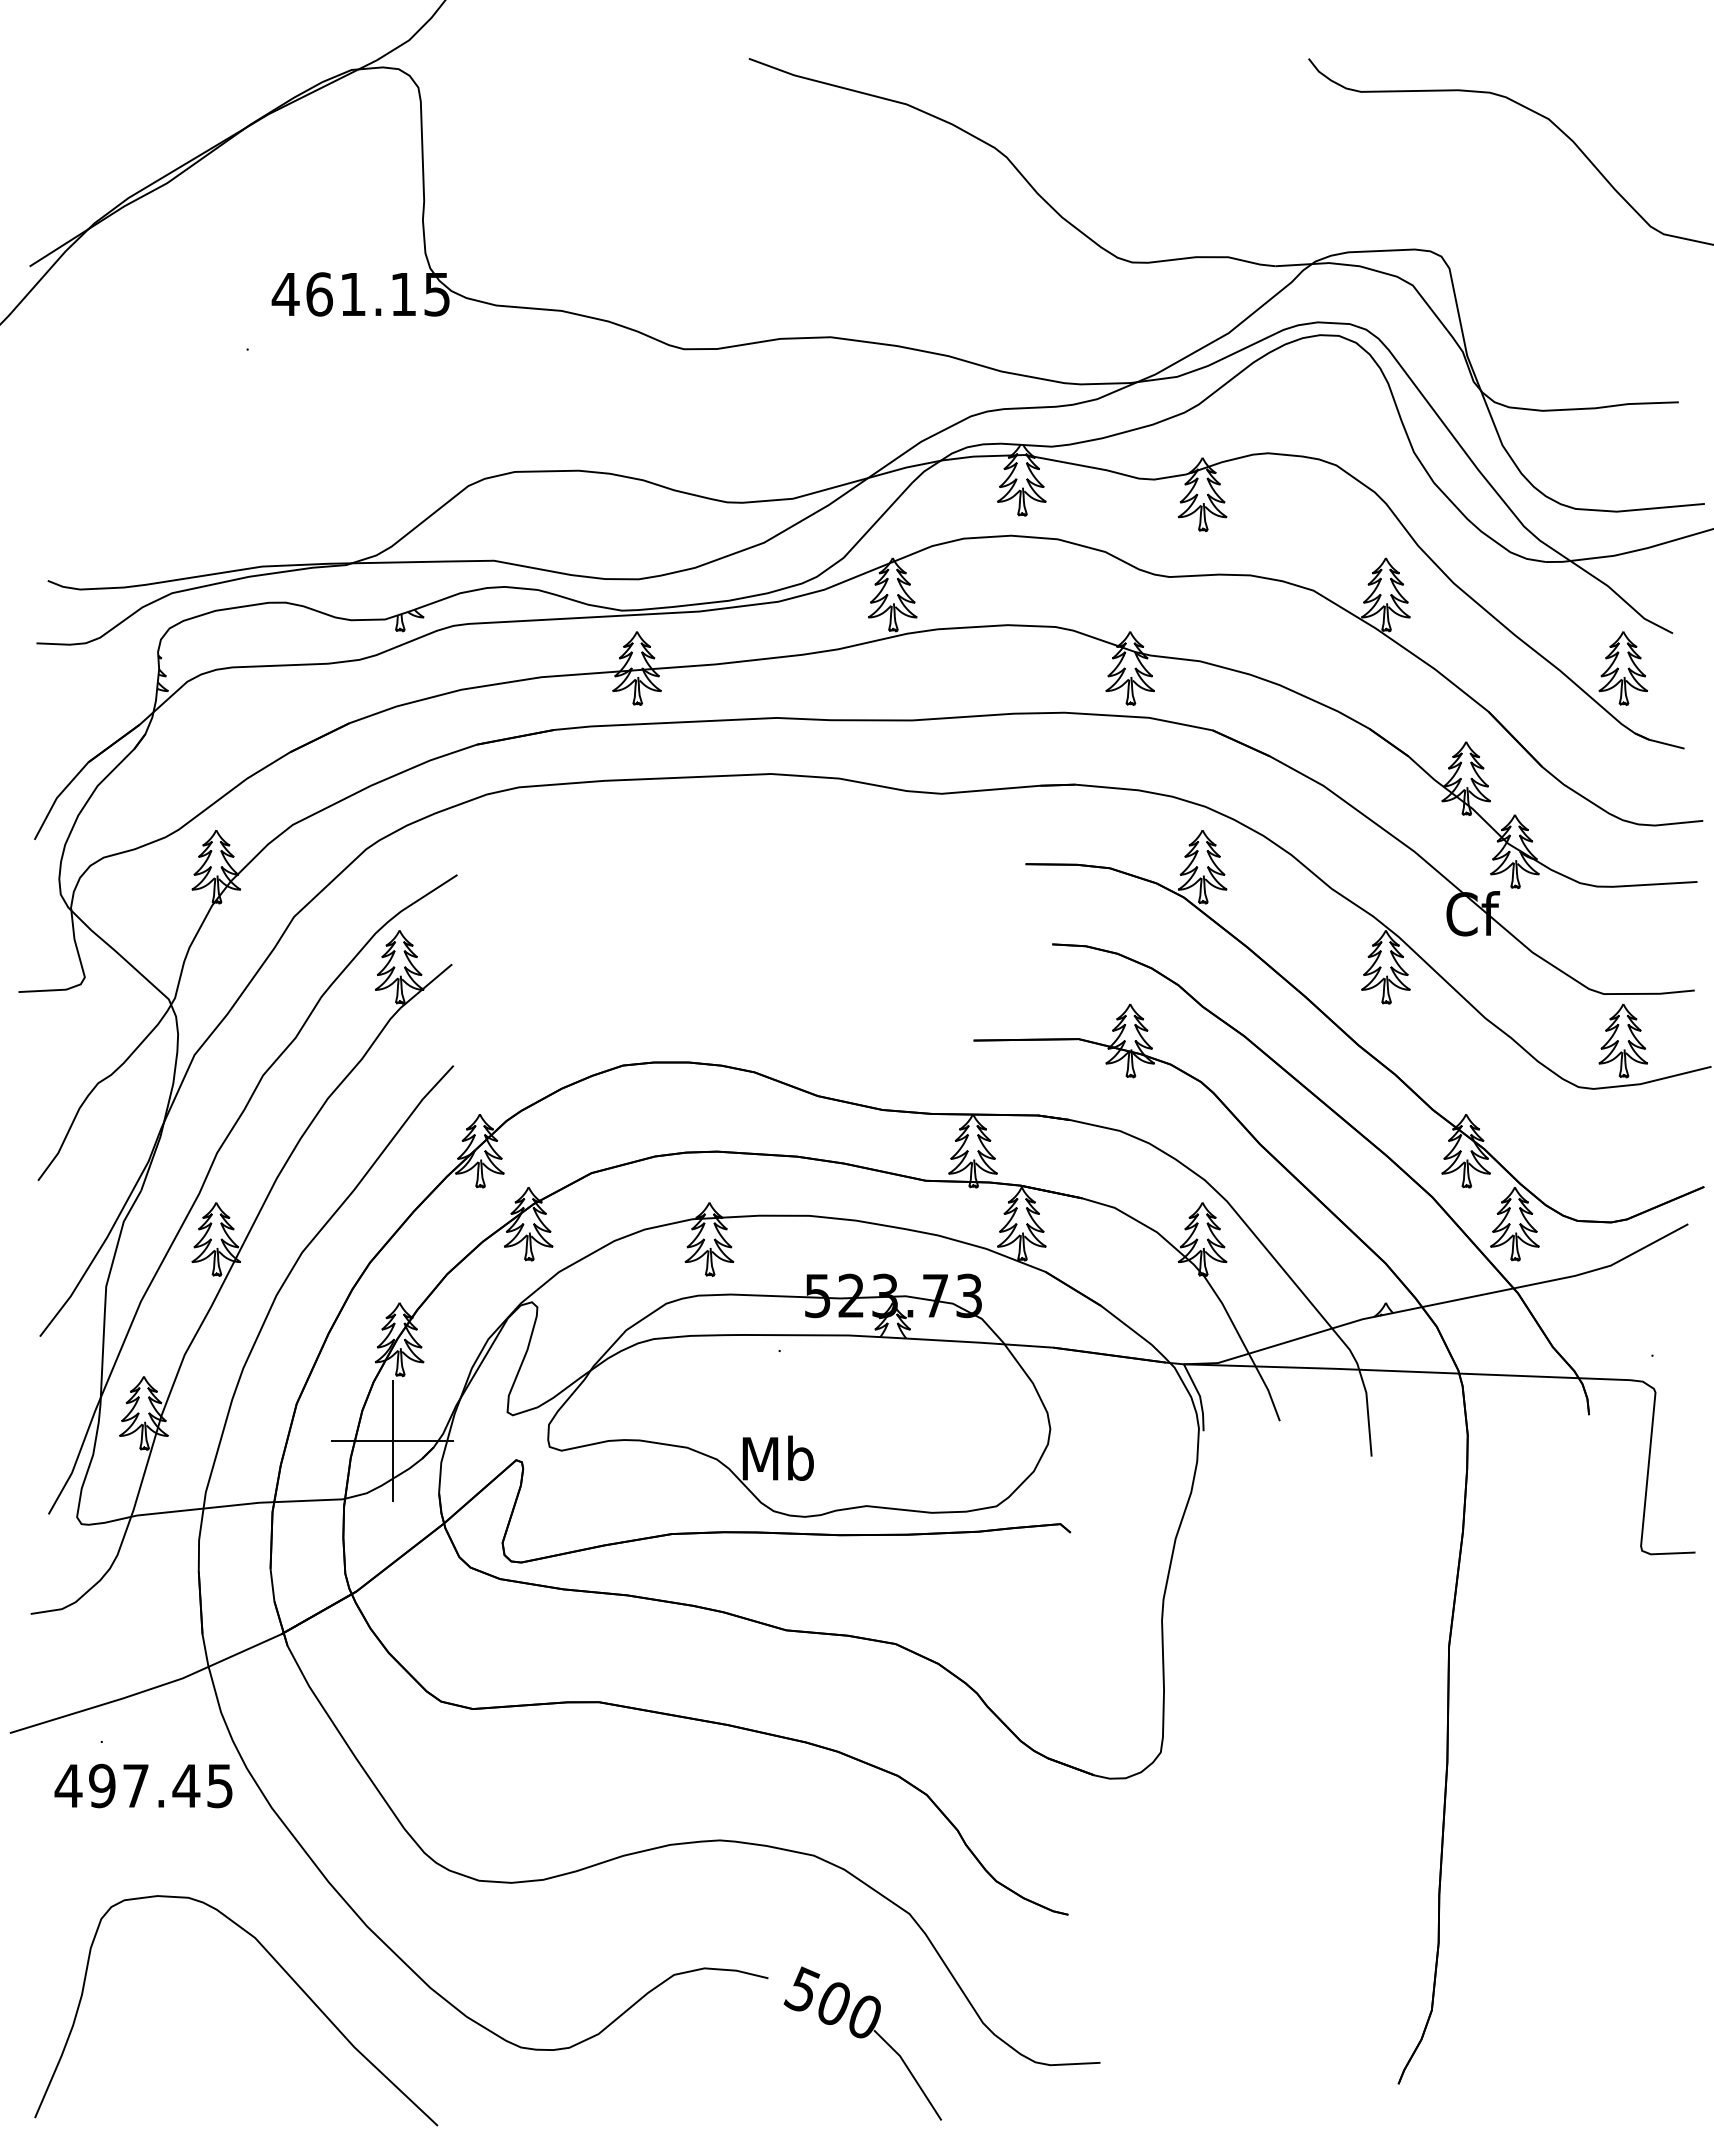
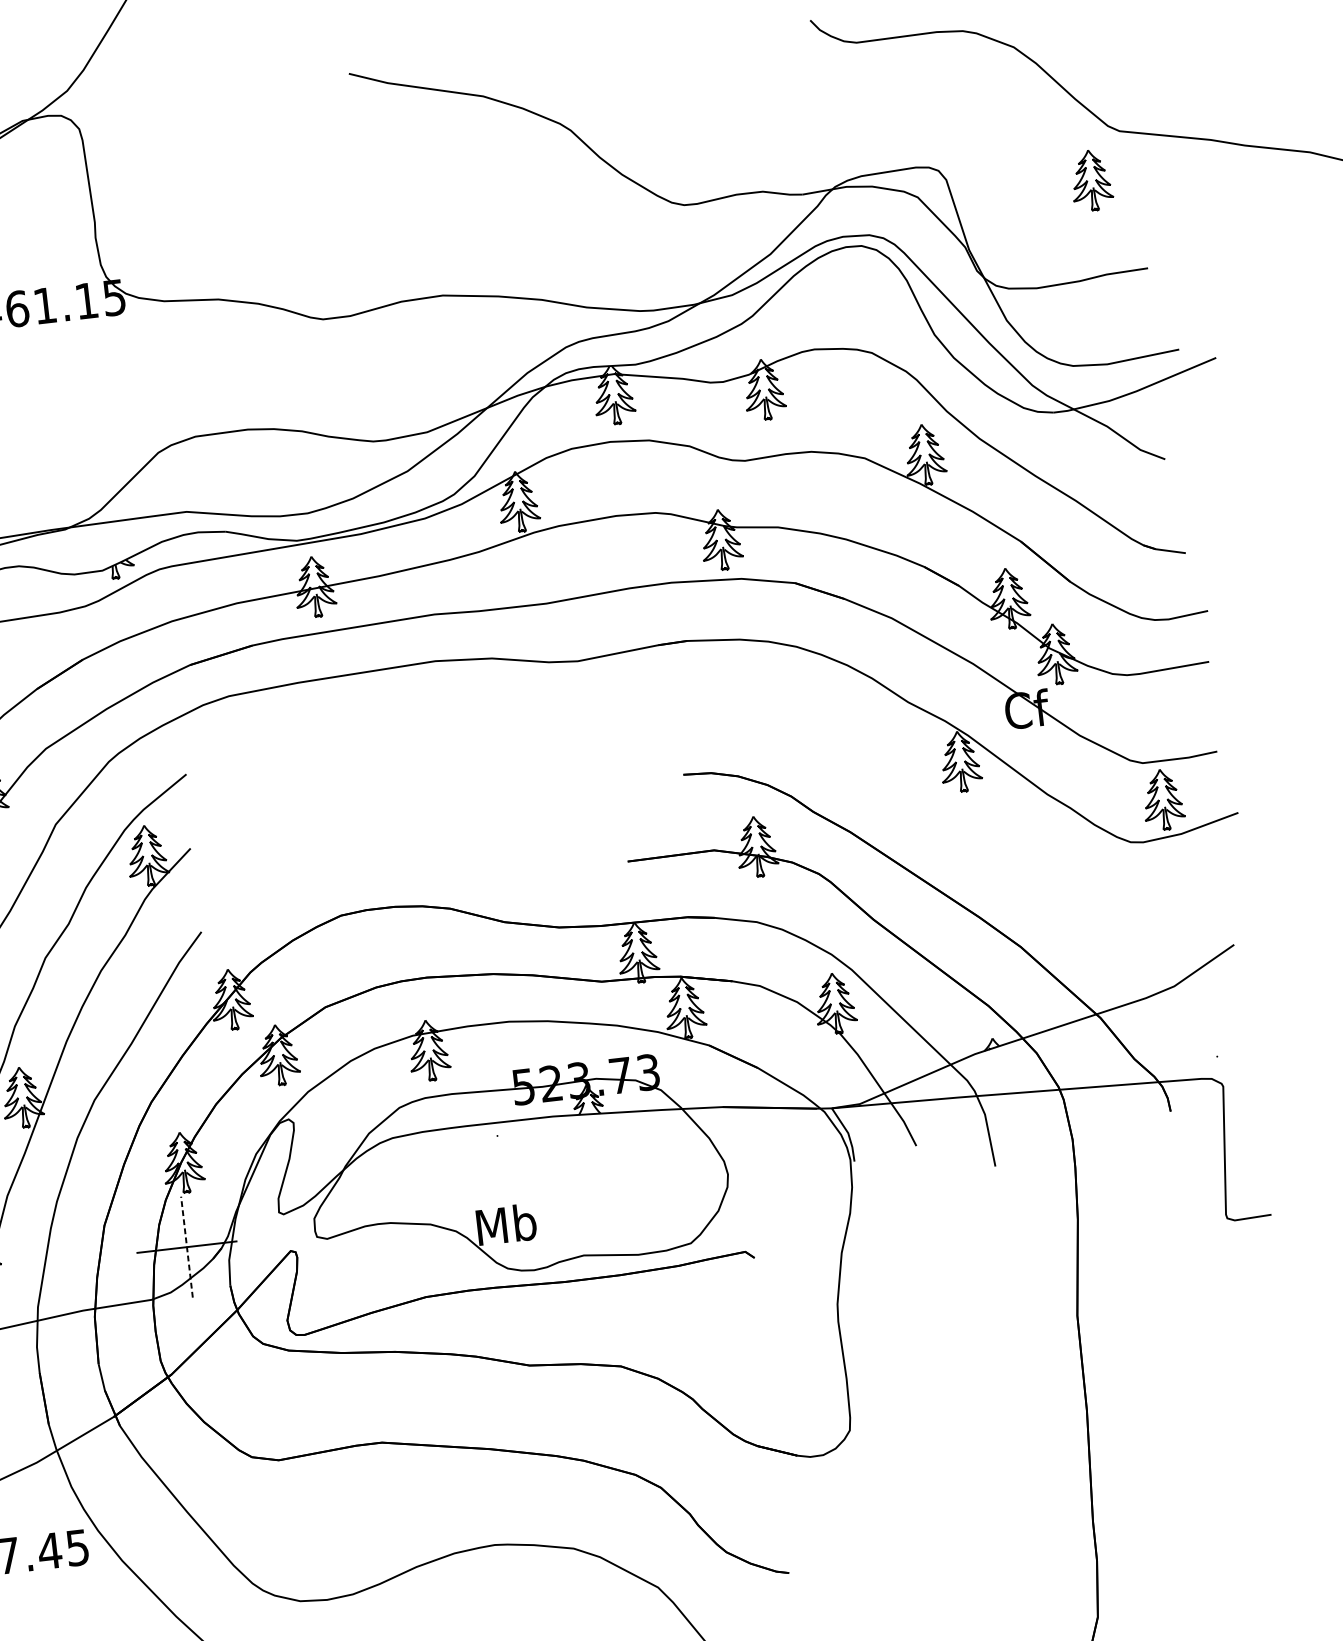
part: (1623, 668) -> (1091, 180), moved
part: (1364, 1045) -> (950, 828), removed
line: (392, 1440) -> (186, 1246), solid -> dashed

